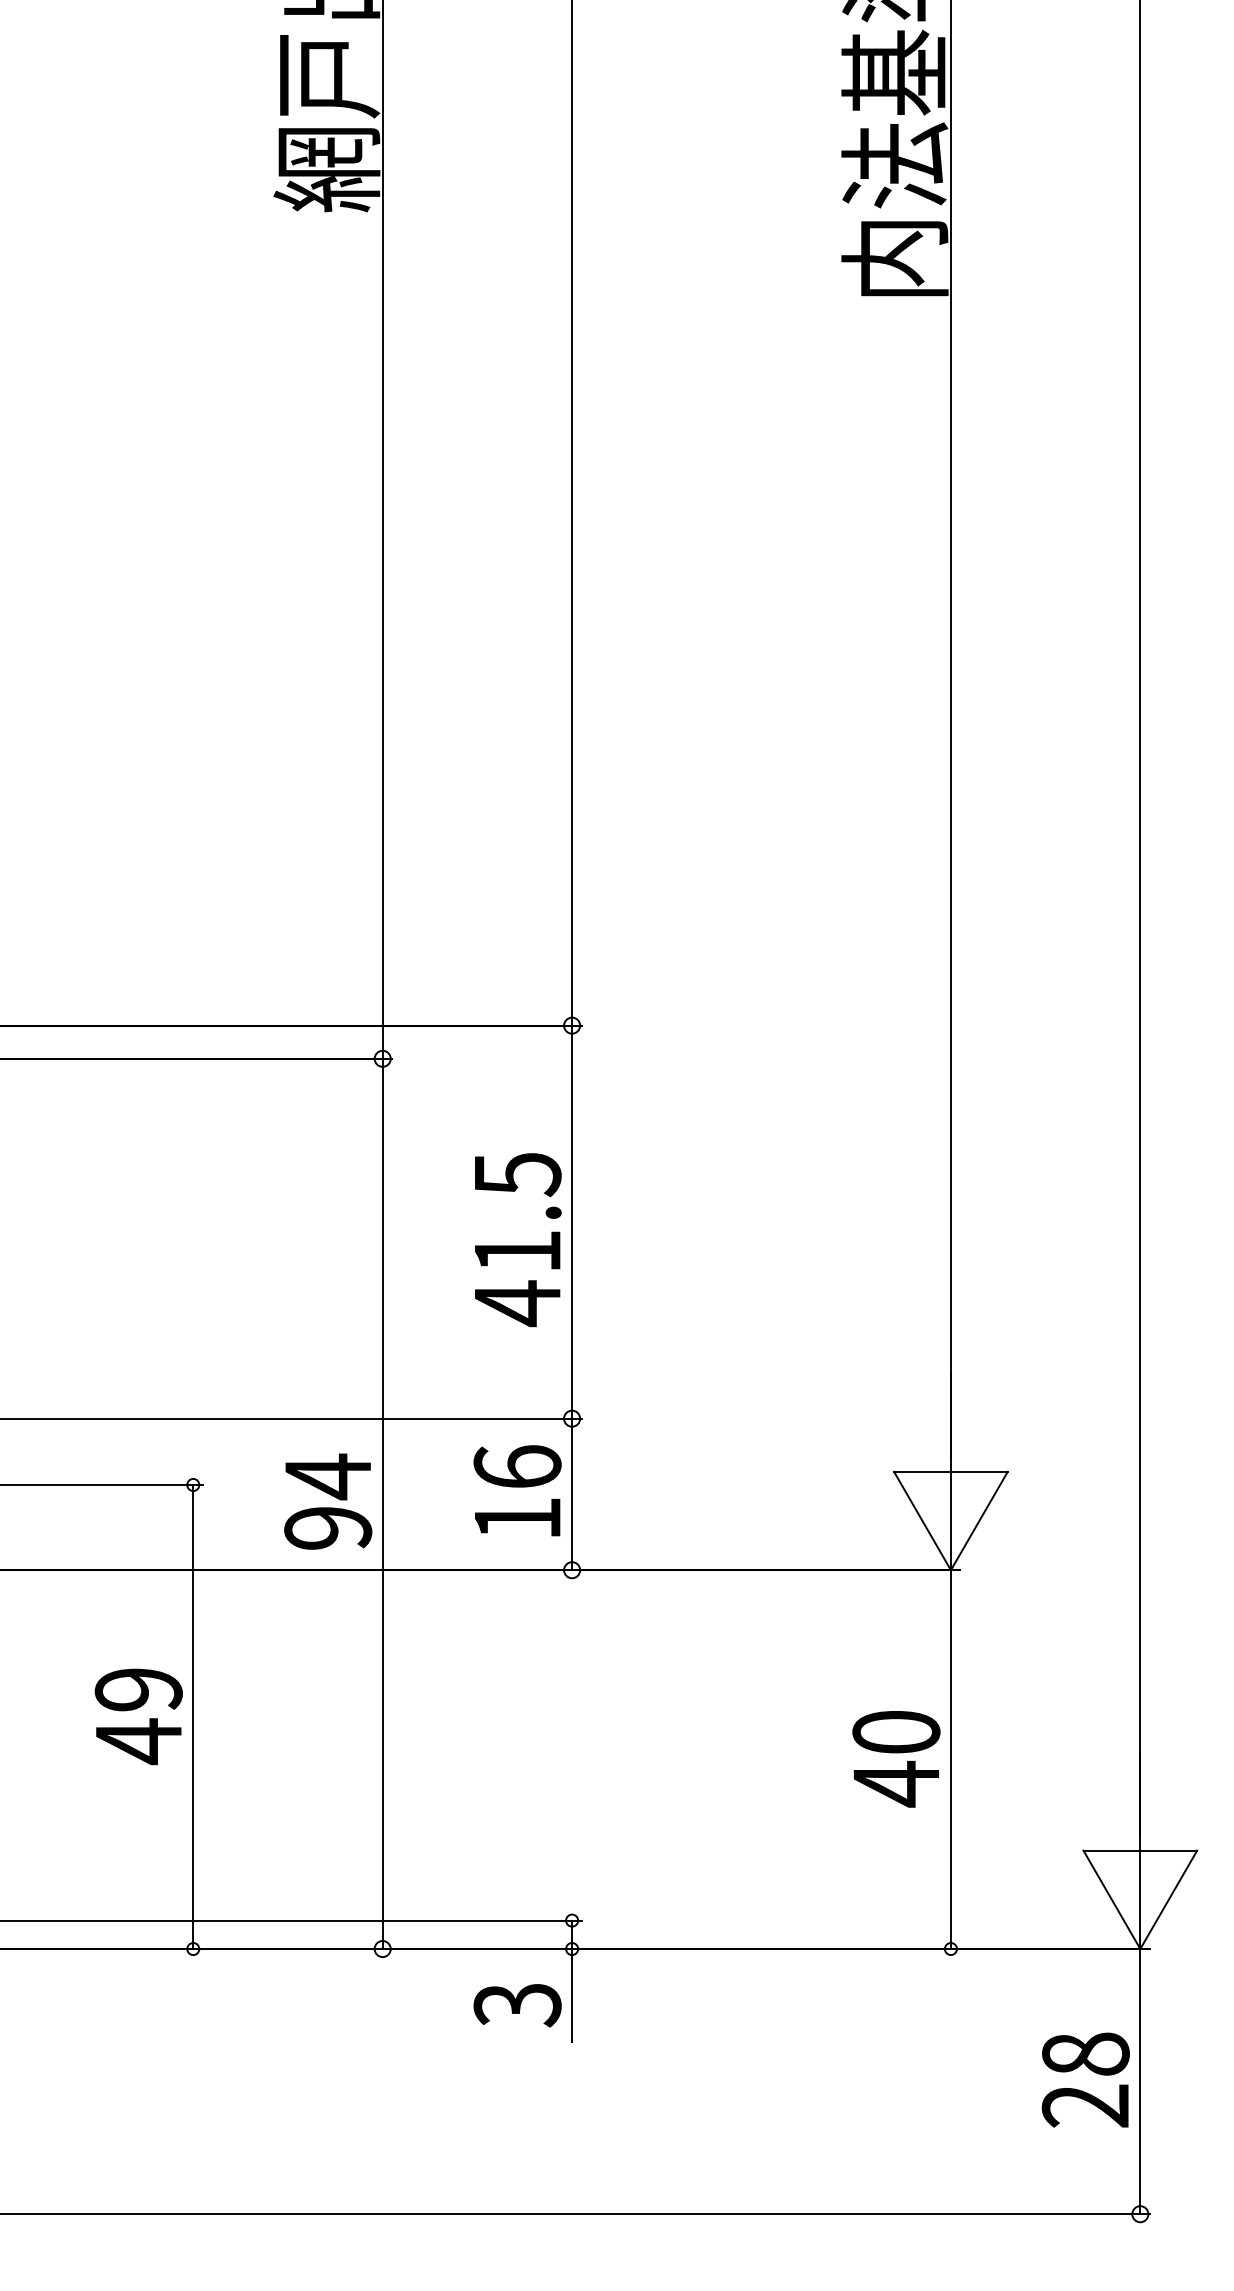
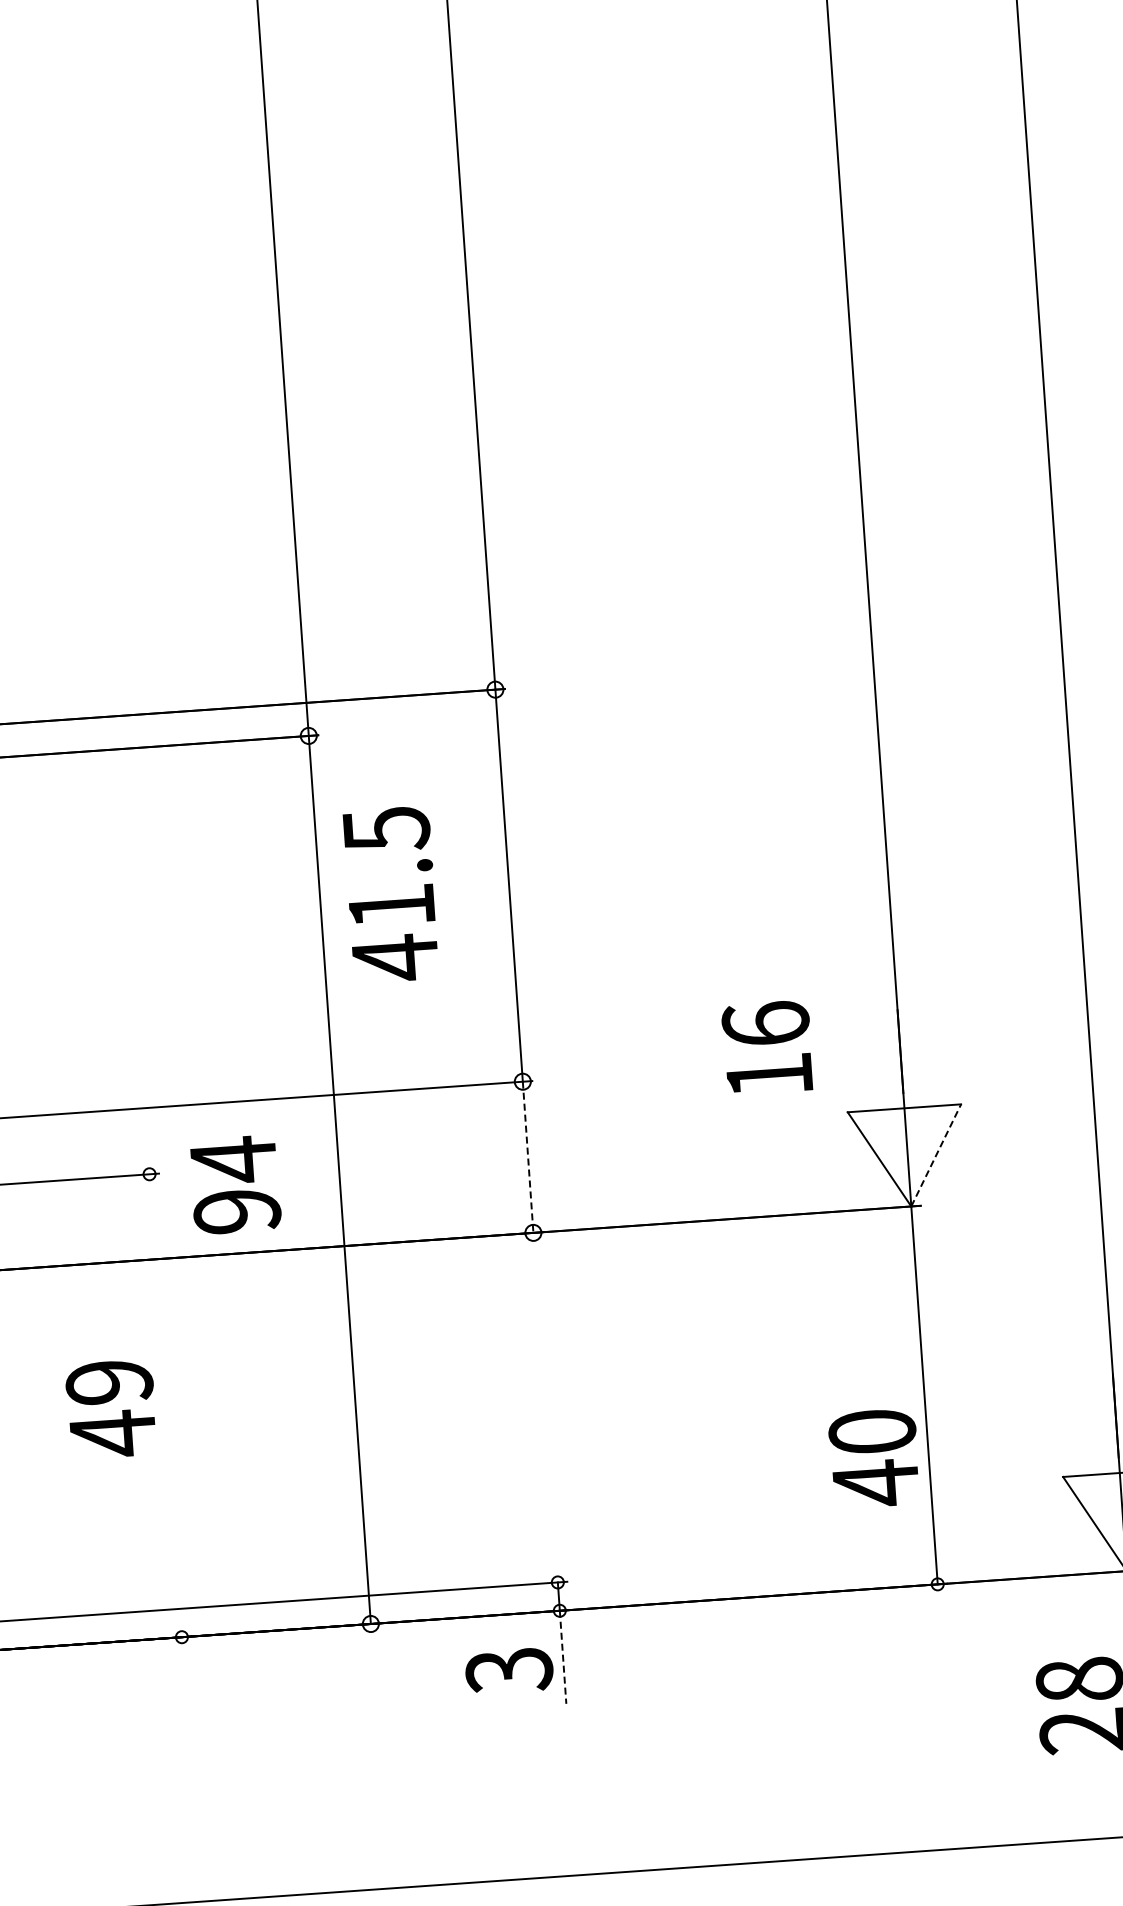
text: (518, 1240) -> (391, 895), moved
text: (517, 1490) -> (767, 1047), moved
line: (572, 1494) -> (528, 1157), solid -> dashed
text: (328, 1501) -> (235, 1184), moved
line: (979, 1521) -> (936, 1155), solid -> dashed
line: (193, 1716) -> (165, 1405), removed
text: (896, 1759) -> (874, 1458), moved
line: (572, 1995) -> (563, 1657), solid -> dashed

